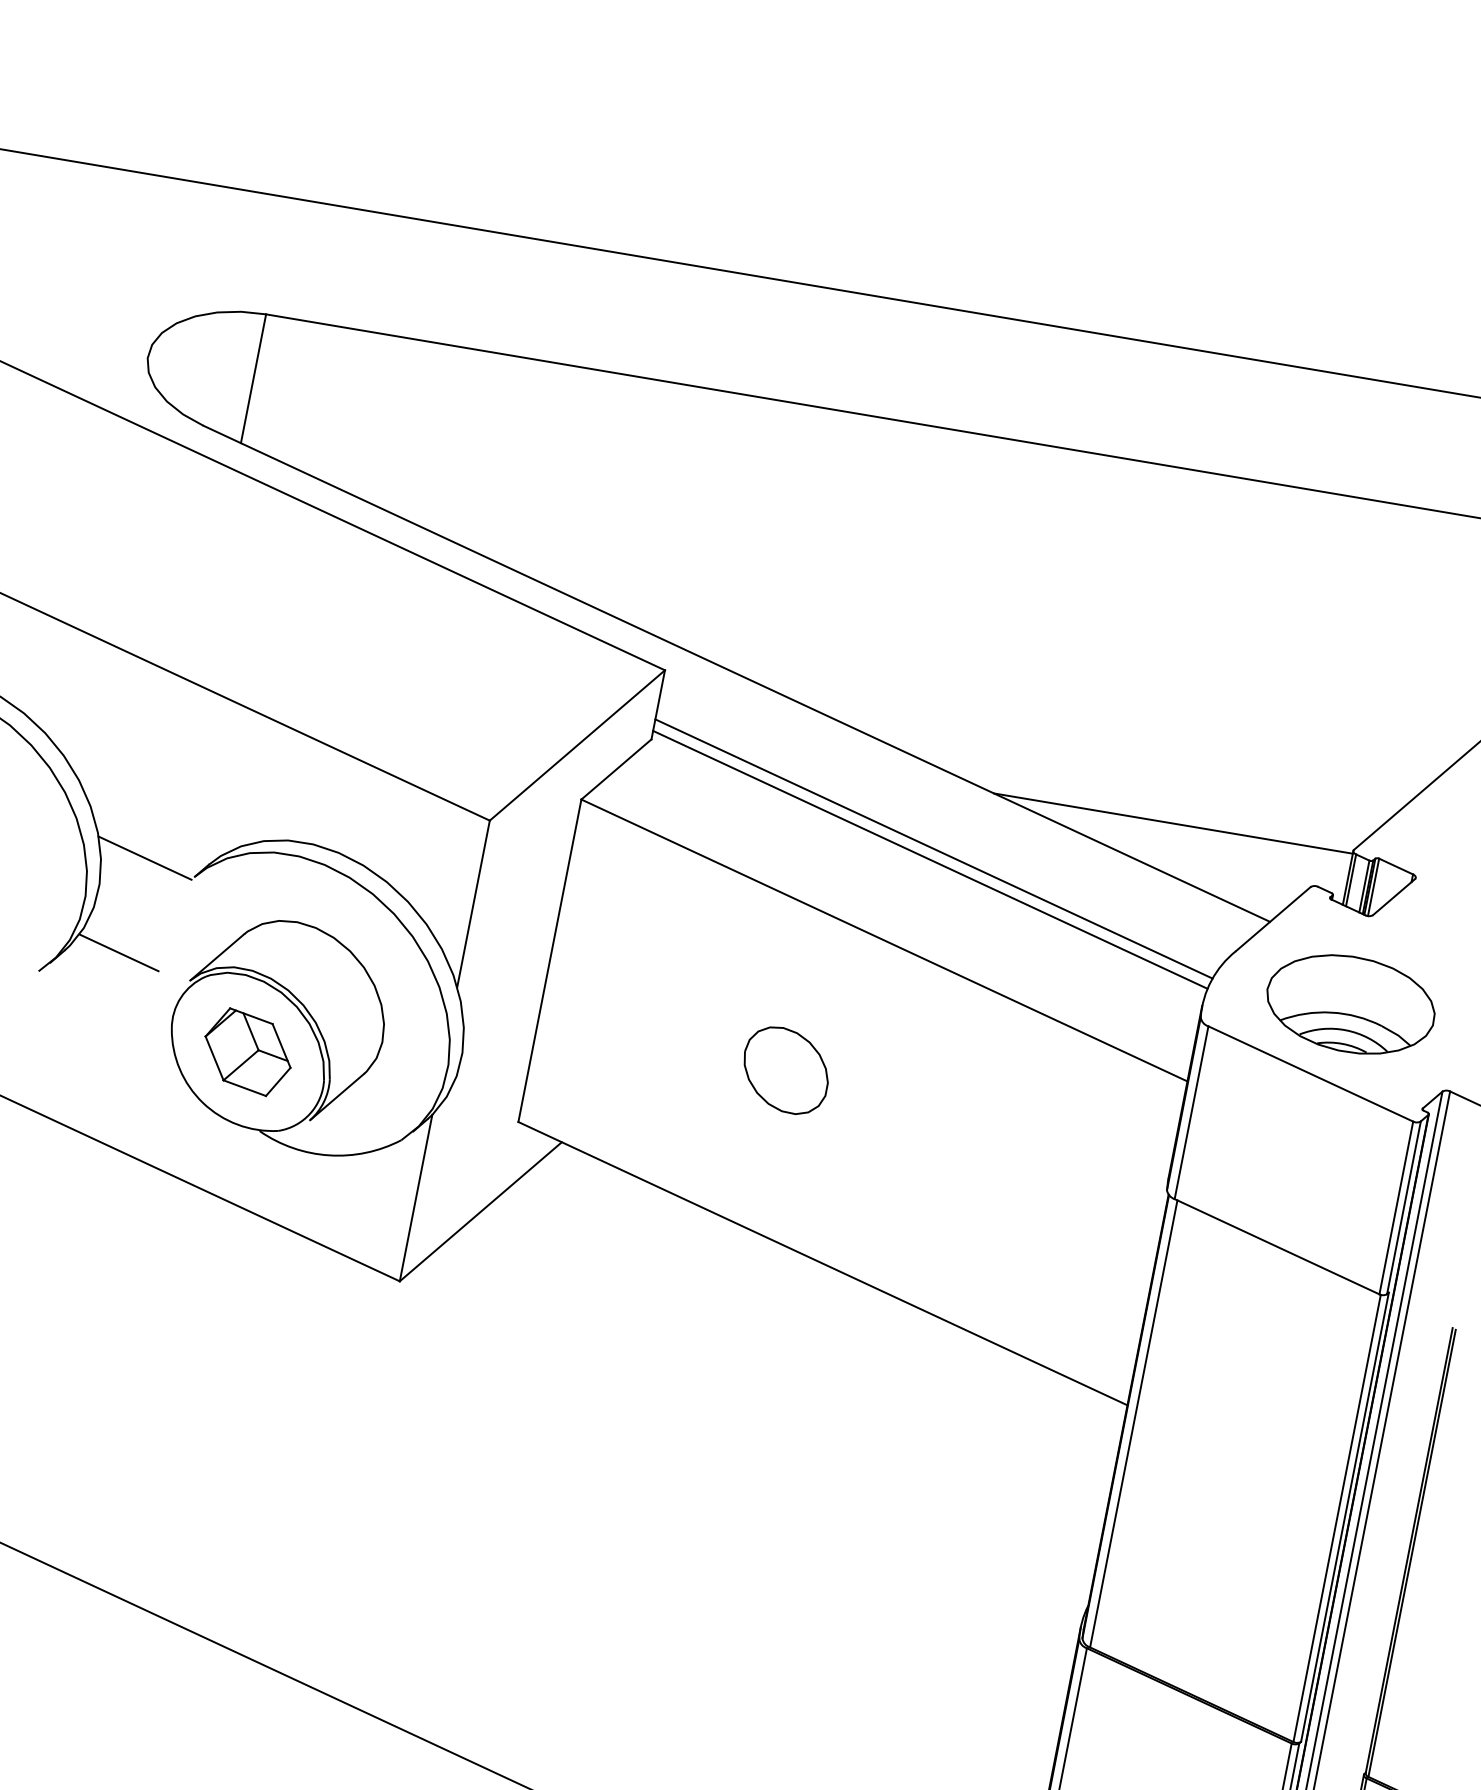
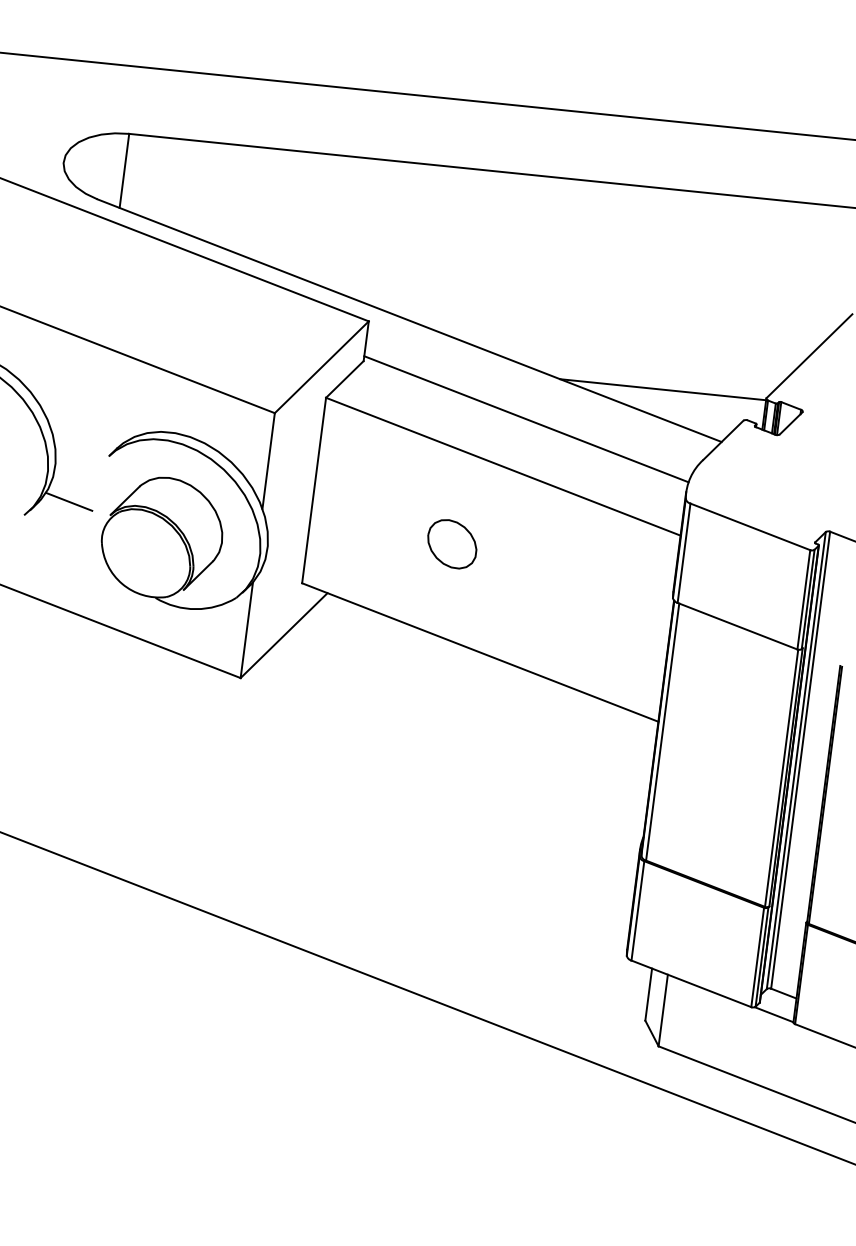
line: (934, 848) -> (528, 412), removed
line: (145, 857) -> (80, 446), removed
part: (1350, 1003) -> (770, 485), removed
part: (247, 1052) -> (145, 553), removed

